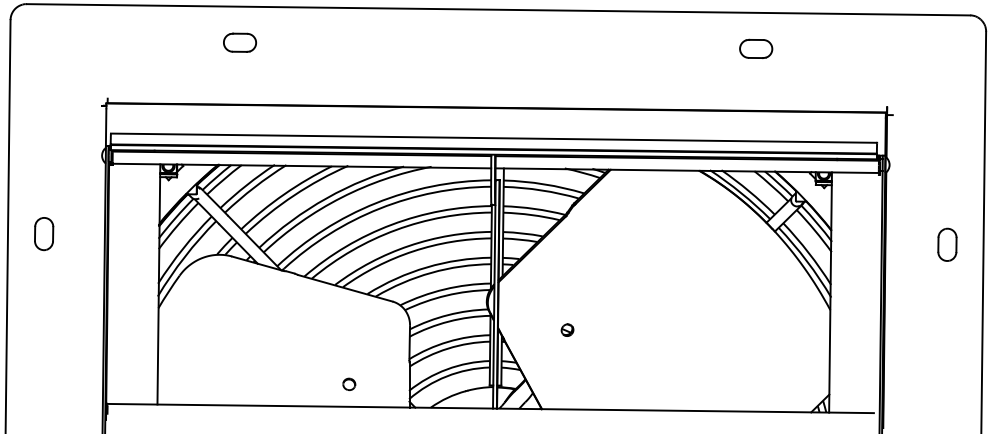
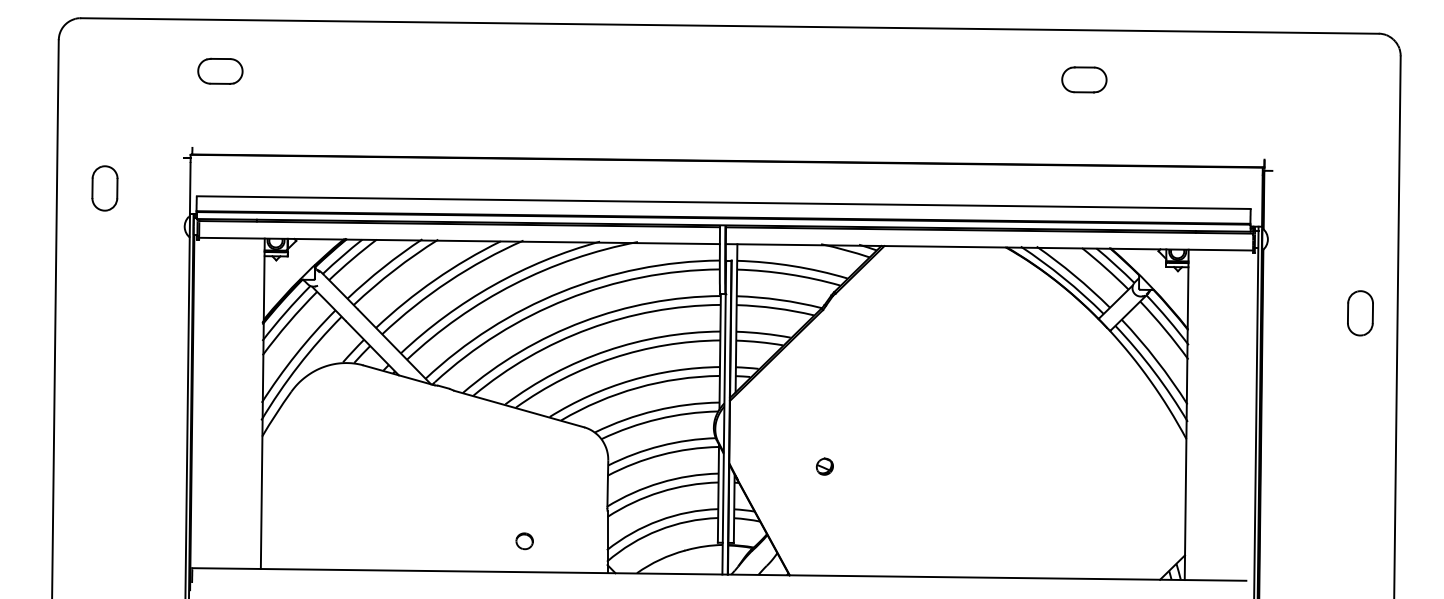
part: (240, 42) -> (220, 70), moved
part: (43, 234) -> (104, 188), moved
part: (947, 244) -> (1360, 313), moved

